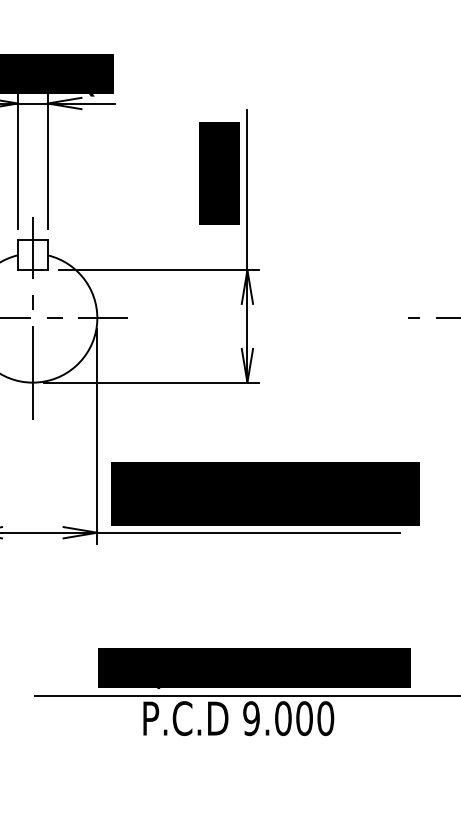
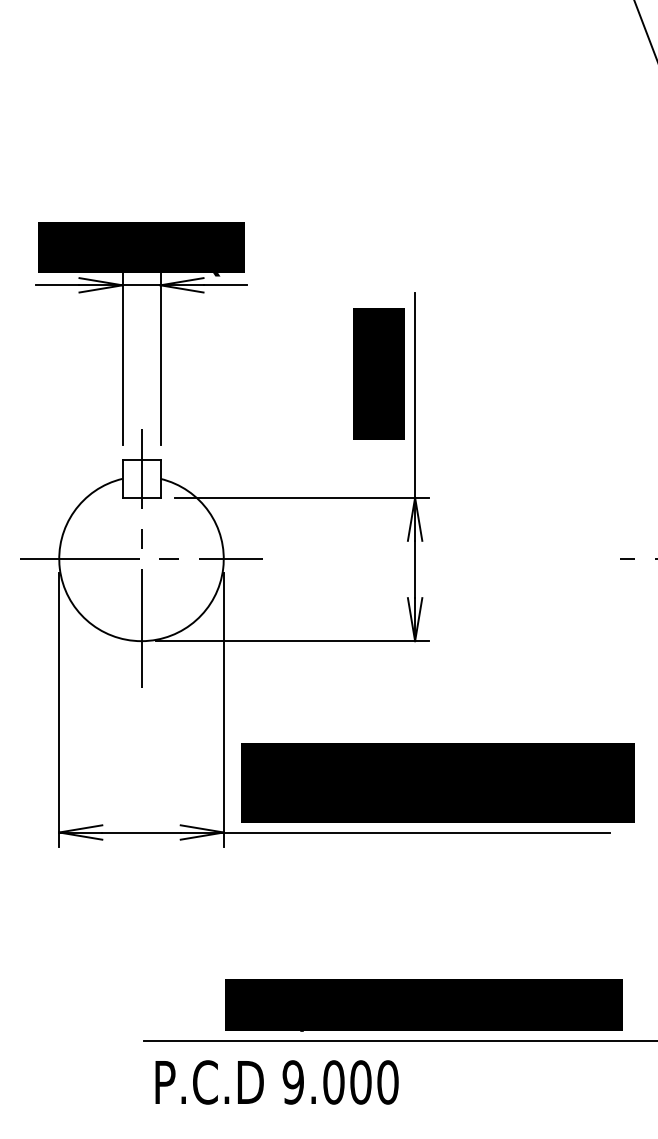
text: (238, 718) -> (276, 1082), moved

